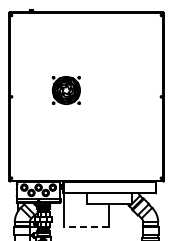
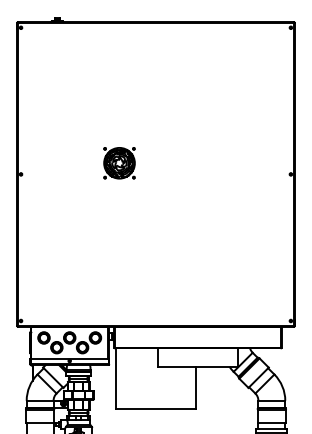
part: (65, 90) -> (118, 162), size x0.62
line: (86, 227) -> (156, 409), dashed -> solid

